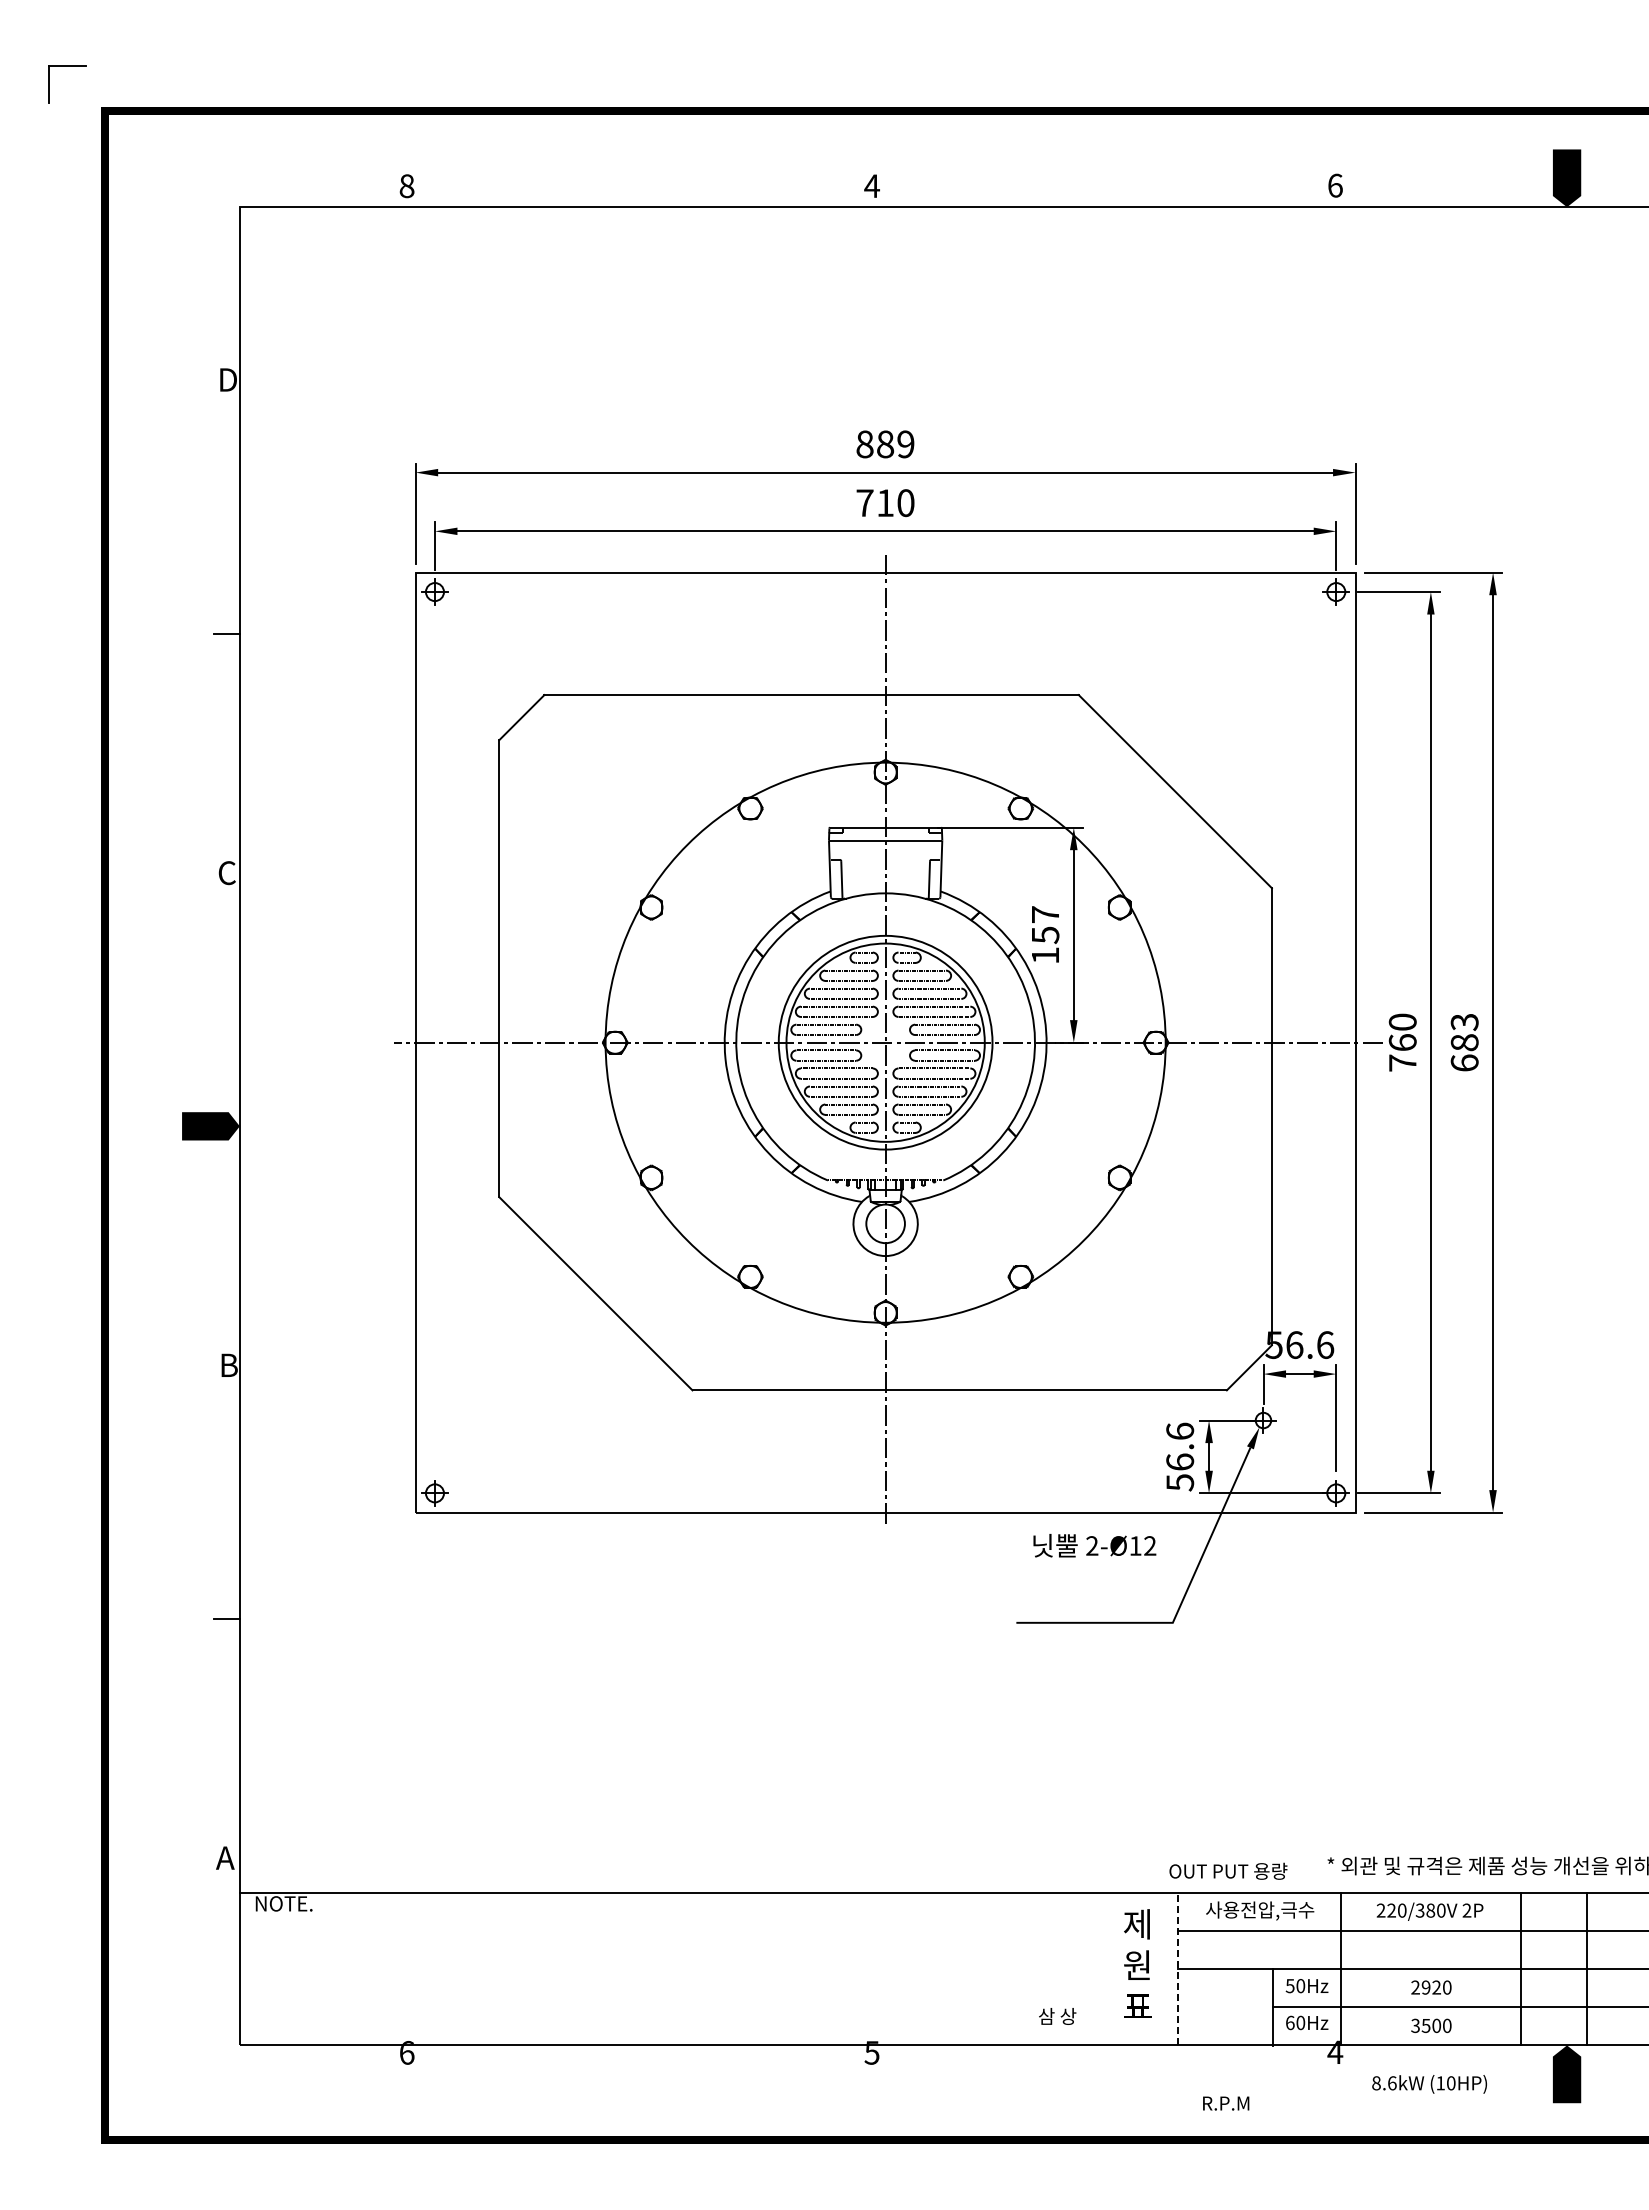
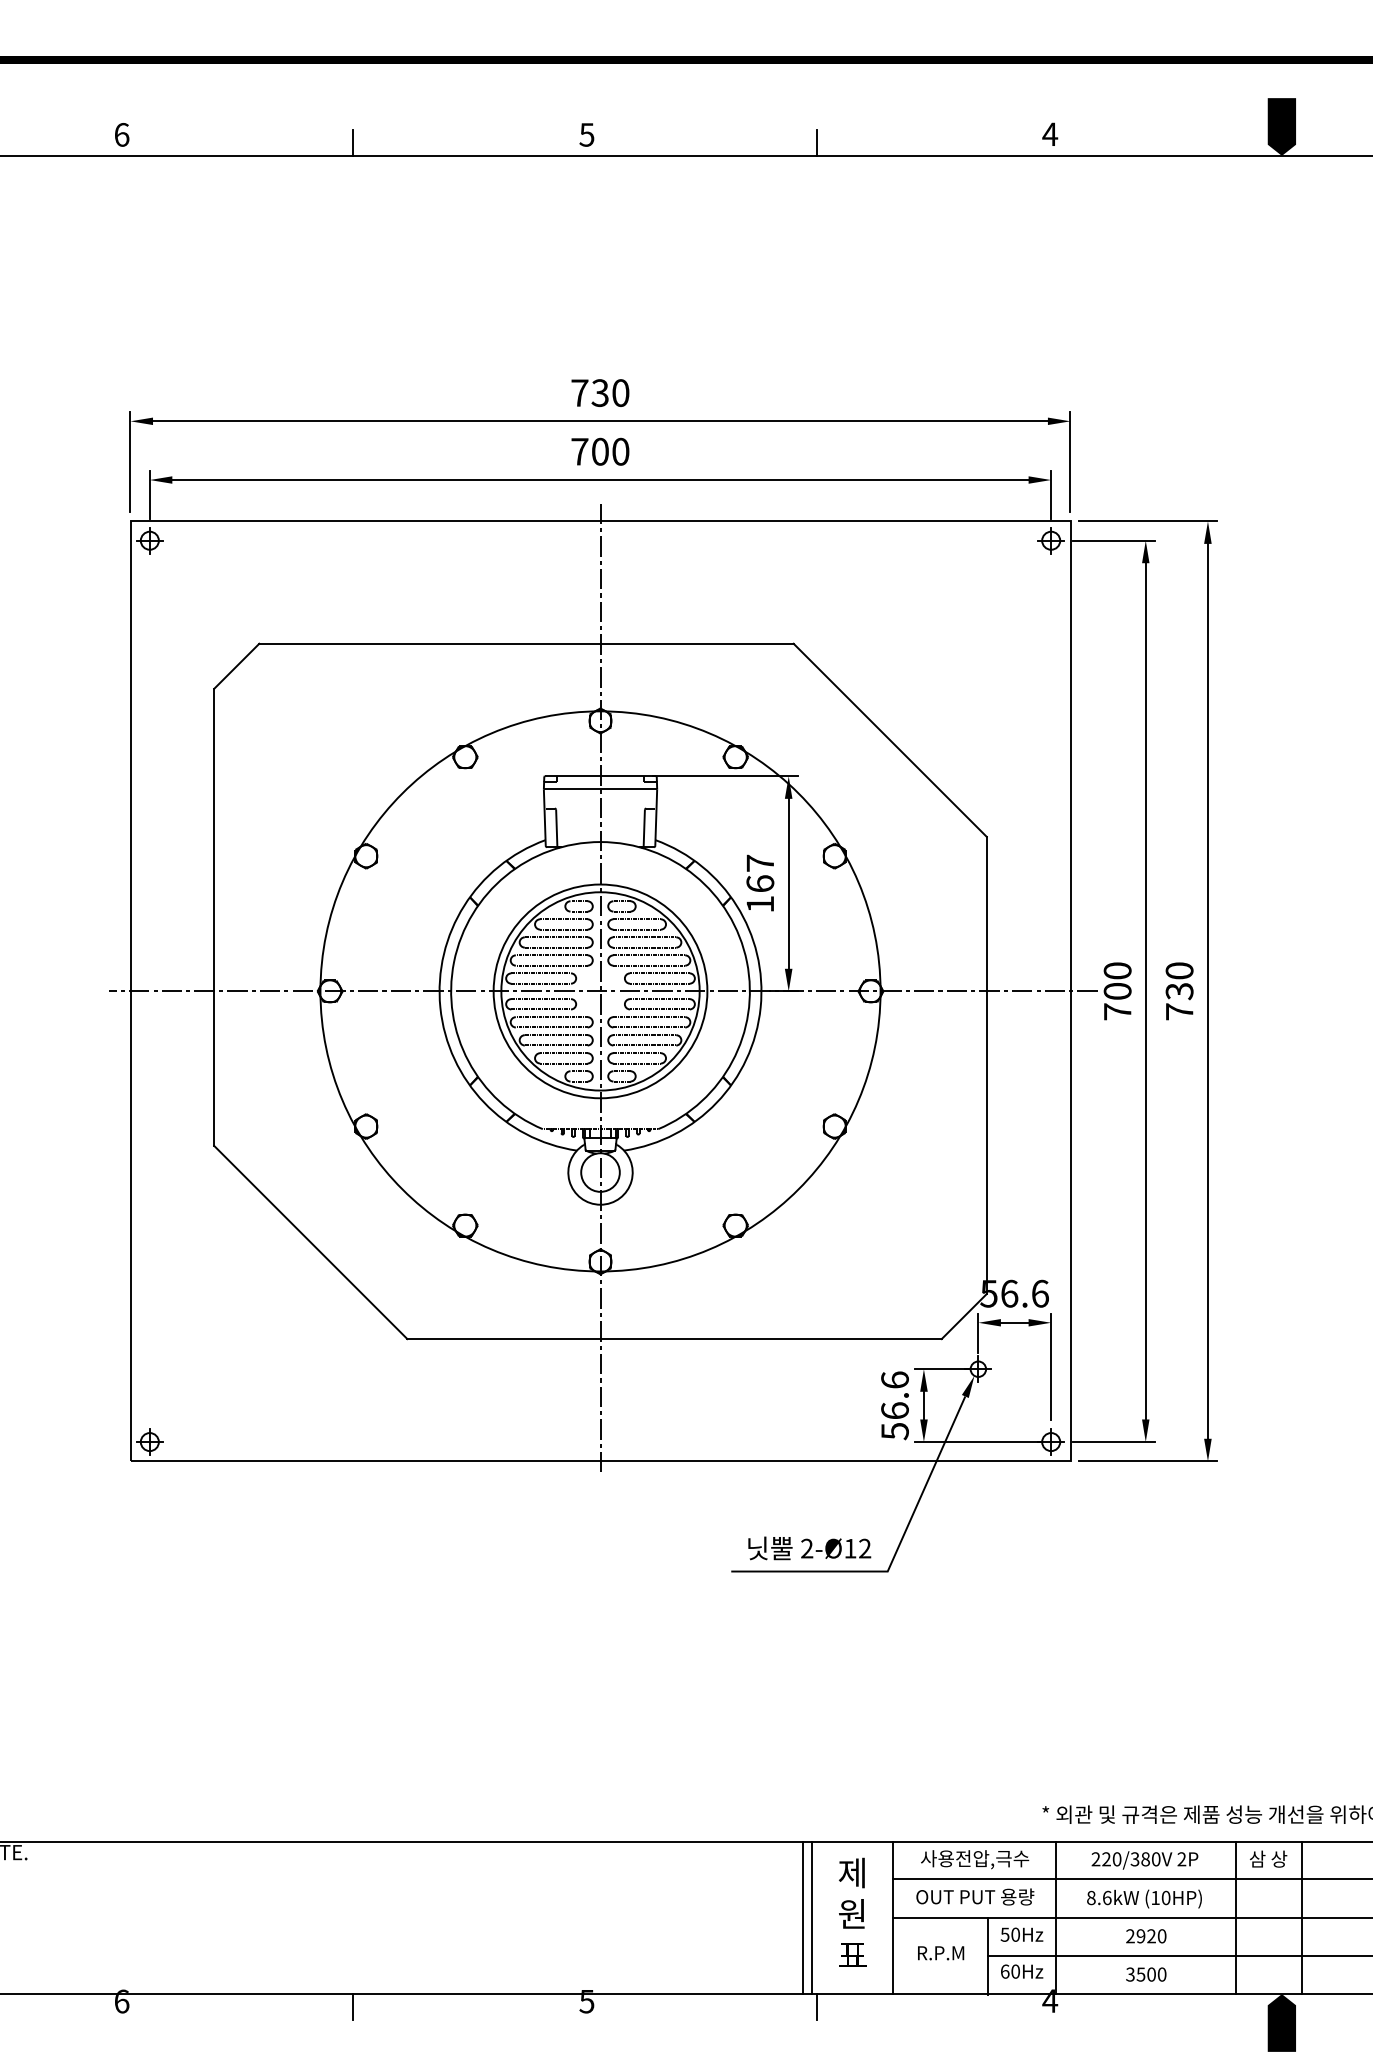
text: (1335, 185) -> (1050, 134), 6 -> 4
text: (406, 186) -> (121, 135), 8 -> 6
text: (871, 186) -> (586, 135), 4 -> 5
line: (638, 194) -> (353, 143), added
line: (1102, 194) -> (817, 143), added
text: (885, 444) -> (600, 393), 889 -> 730
text: (885, 503) -> (600, 452), 710 -> 700
text: (1045, 935) -> (760, 884), 157 -> 167
text: (1402, 1042) -> (1117, 991), 760 -> 700
text: (1464, 1042) -> (1179, 991), 683 -> 730
text: (1094, 1545) -> (809, 1548), moved
text: (1228, 1870) -> (975, 1896), moved
line: (1178, 1968) -> (893, 1917), dashed -> solid
line: (1088, 1969) -> (803, 1918), added
line: (1097, 1969) -> (812, 1918), added
text: (1057, 2016) -> (1268, 1859), moved
line: (638, 2058) -> (353, 2007), added
line: (1102, 2058) -> (817, 2007), added
text: (1429, 2084) -> (1144, 1899), moved
text: (1226, 2103) -> (941, 1953), moved

